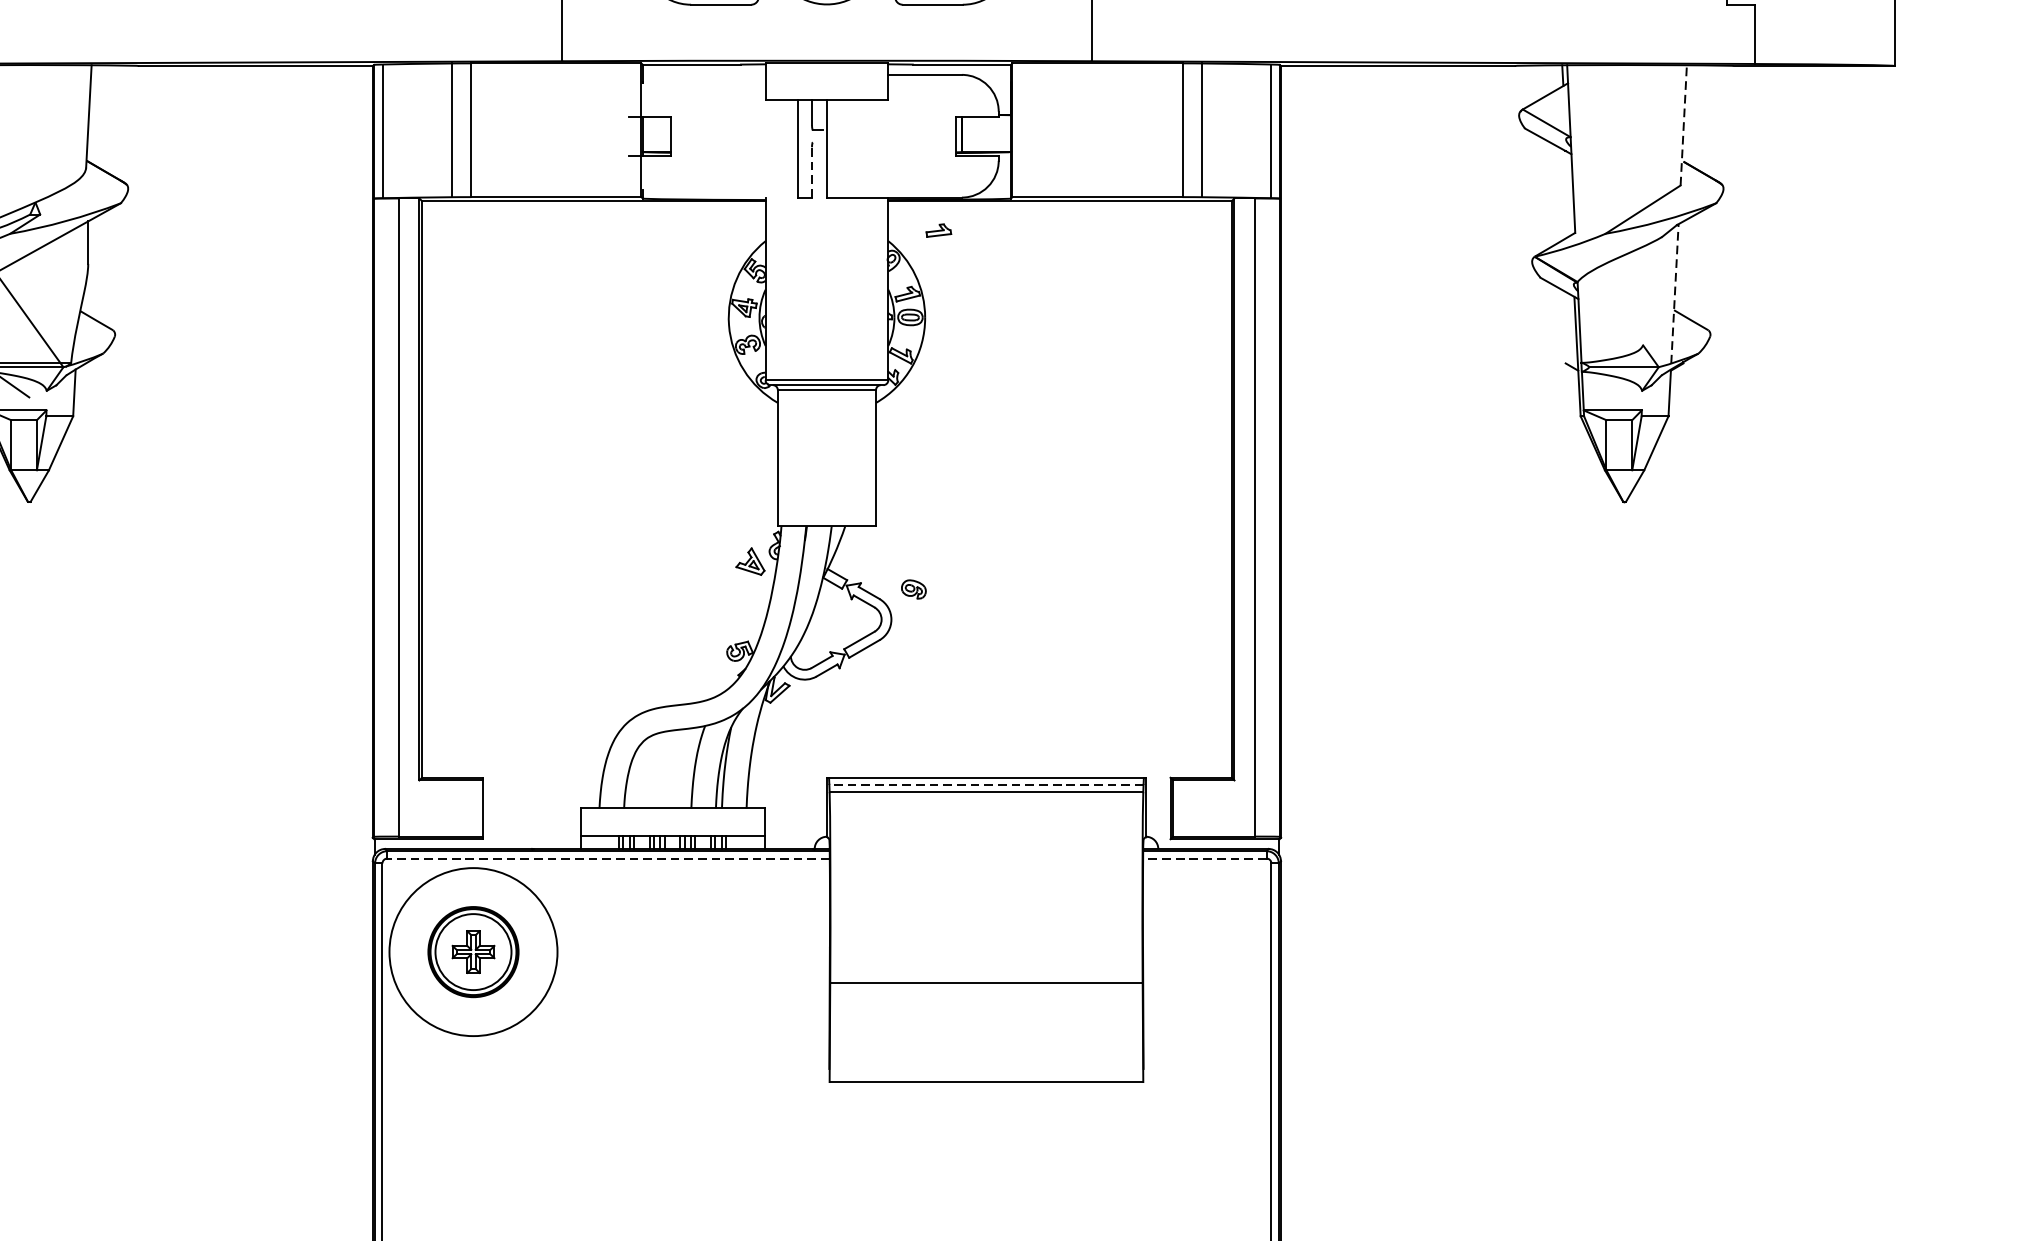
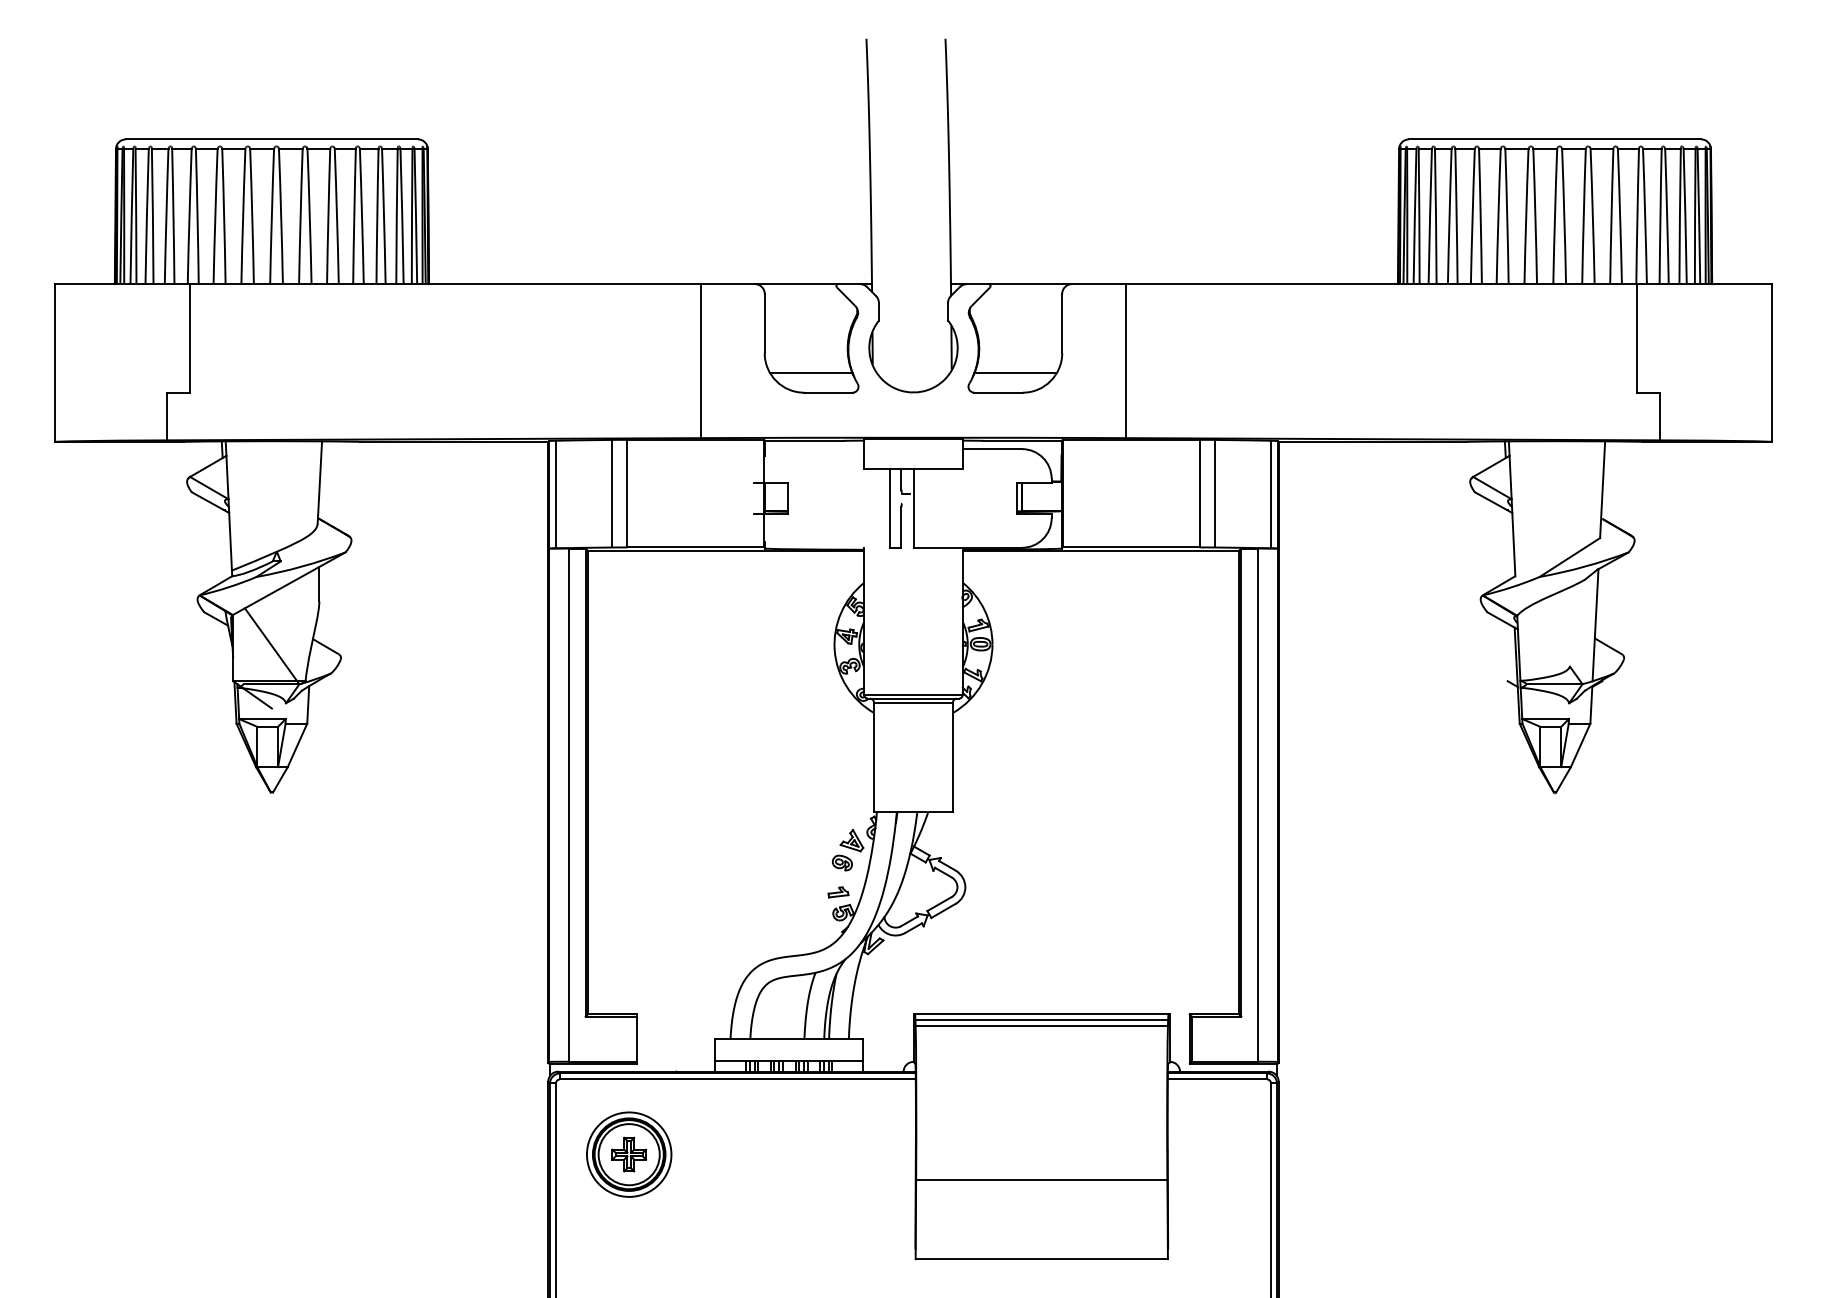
line: (1683, 125) -> (1602, 489), dashed -> solid
line: (812, 172) -> (901, 527), dashed -> solid
part: (938, 230) -> (838, 892), moved
line: (1674, 292) -> (1595, 624), dashed -> solid
part: (912, 588) -> (841, 862), moved
line: (986, 785) -> (1041, 1020), dashed -> solid
line: (608, 858) -> (737, 1079), dashed -> solid
line: (1204, 858) -> (1217, 1079), dashed -> solid
circle: (472, 951) -> (628, 1154), size x0.62

